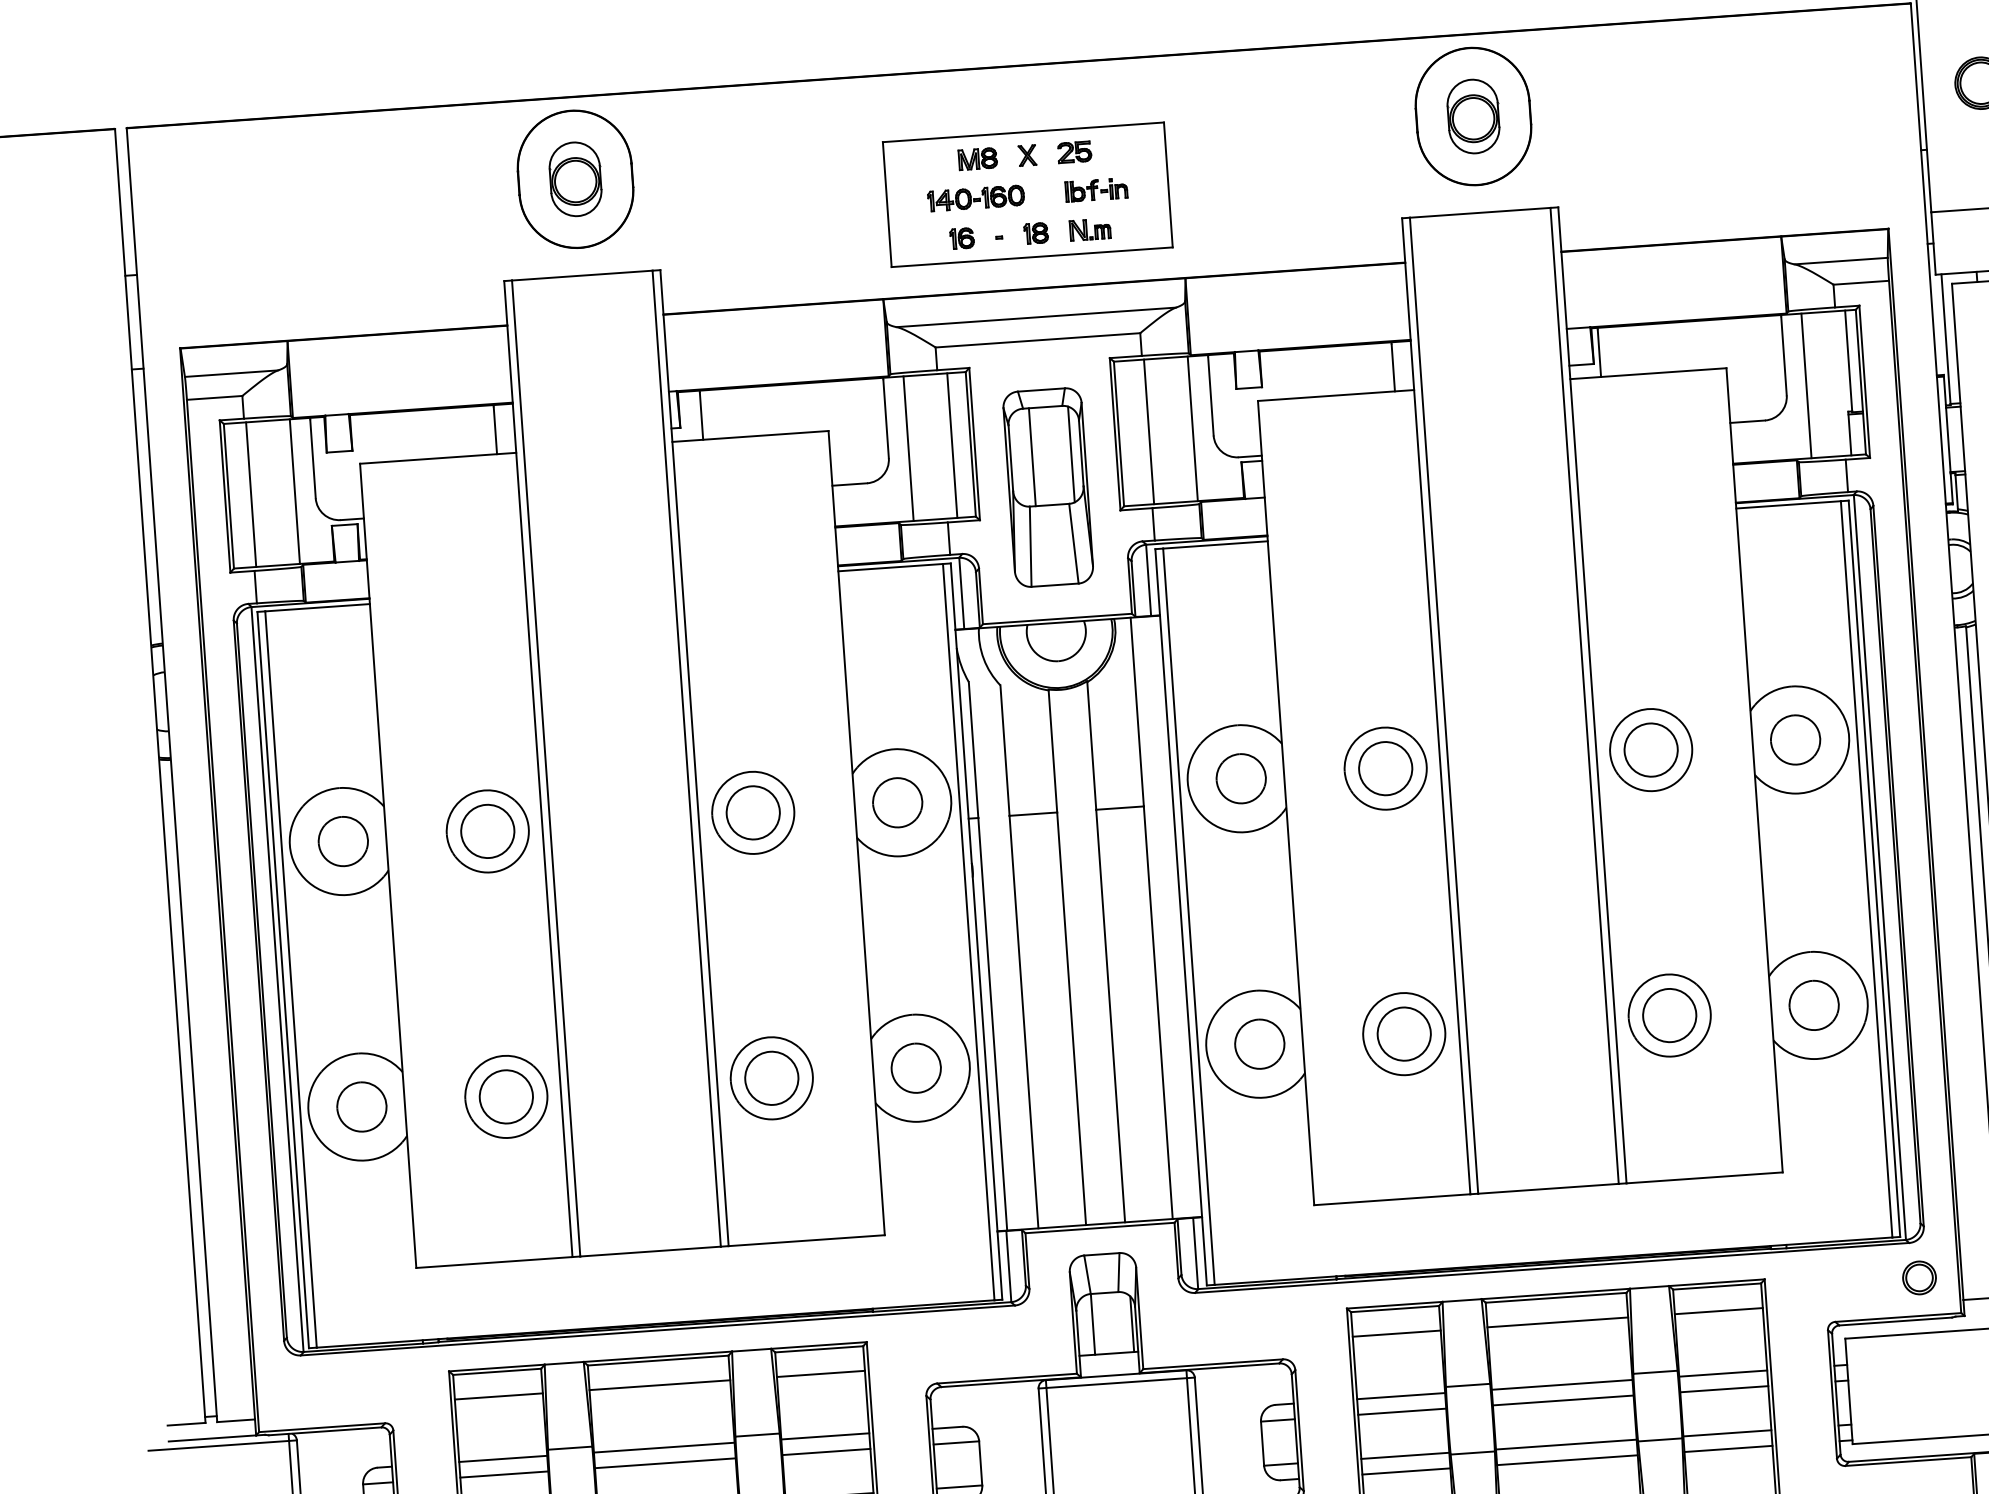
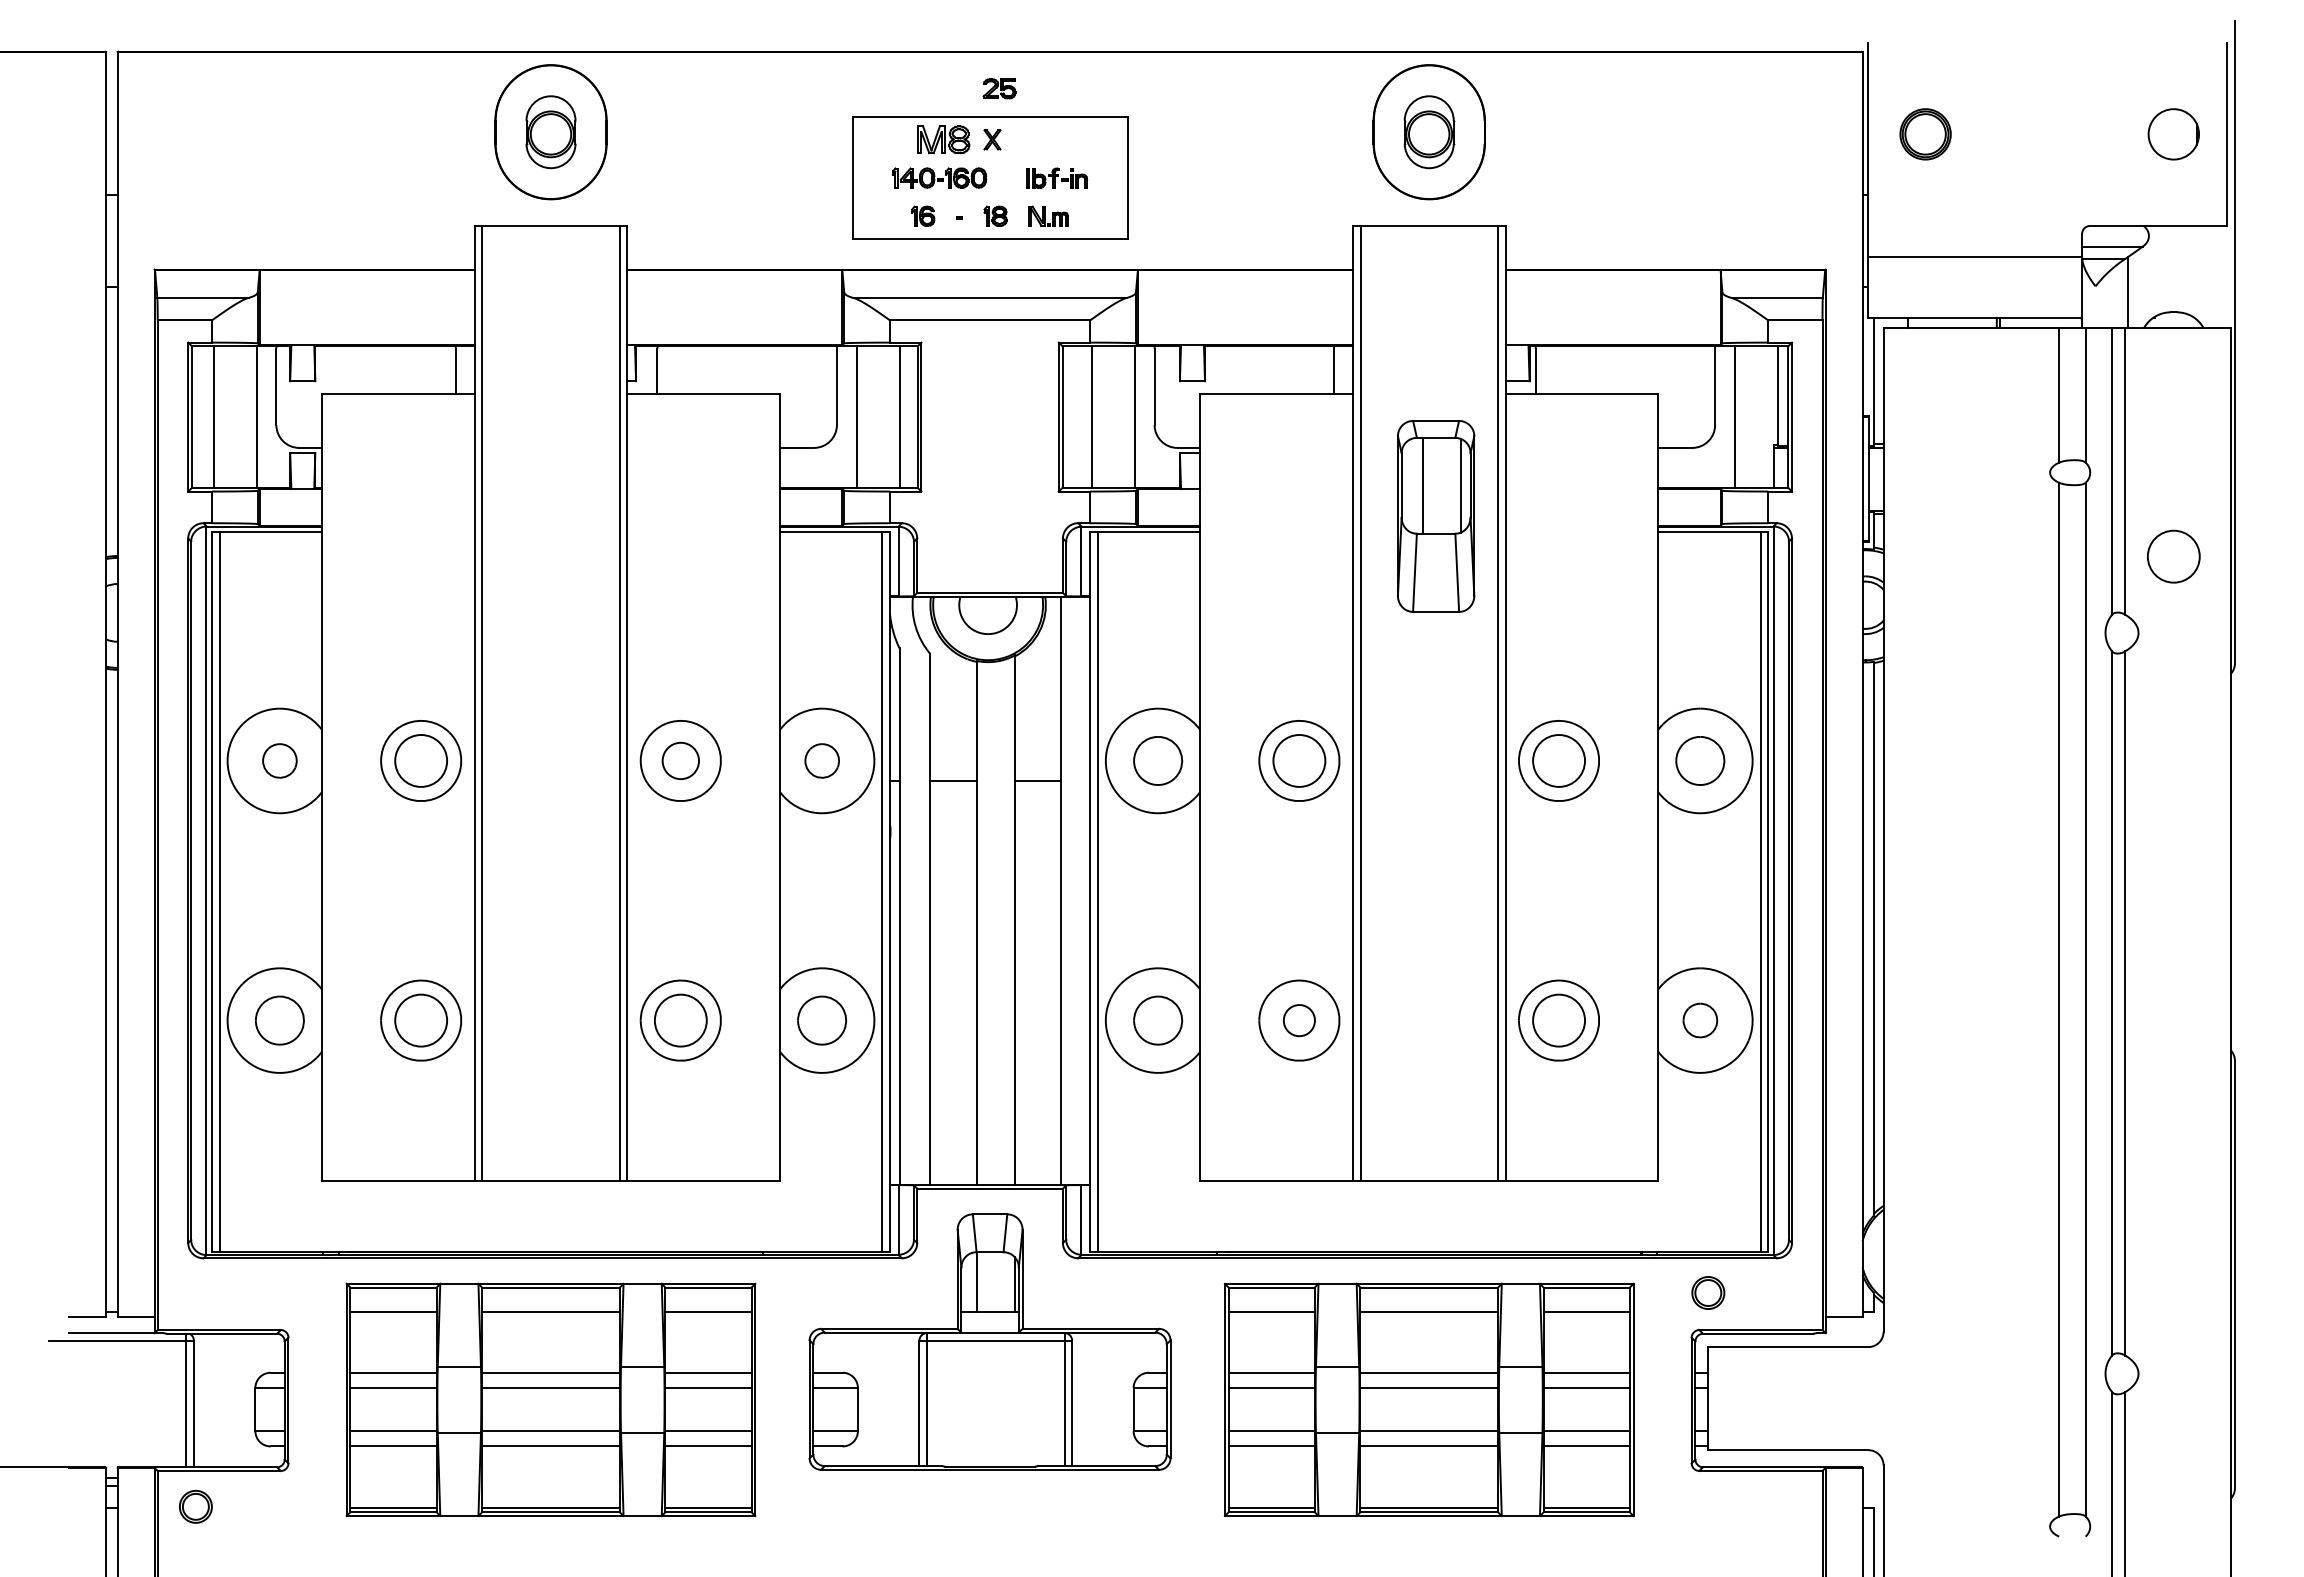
part: (1074, 151) -> (999, 88), moved
part: (978, 158) -> (944, 139), size x1.4
part: (1048, 487) -> (1436, 516), moved
part: (898, 802) -> (822, 760), size x0.7
circle: (752, 812) -> (680, 760), size x0.7
part: (342, 841) -> (279, 760), size x0.7
part: (1814, 1005) -> (1700, 1020), size x0.7
circle: (1404, 1033) -> (1299, 1020), size x0.6
part: (1919, 1277) -> (1708, 1292), moved

